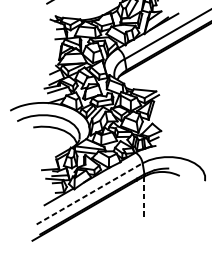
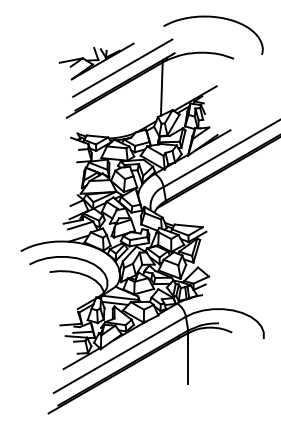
line: (90, 193) -> (120, 354), dashed -> solid
line: (143, 196) -> (187, 358), dashed -> solid

